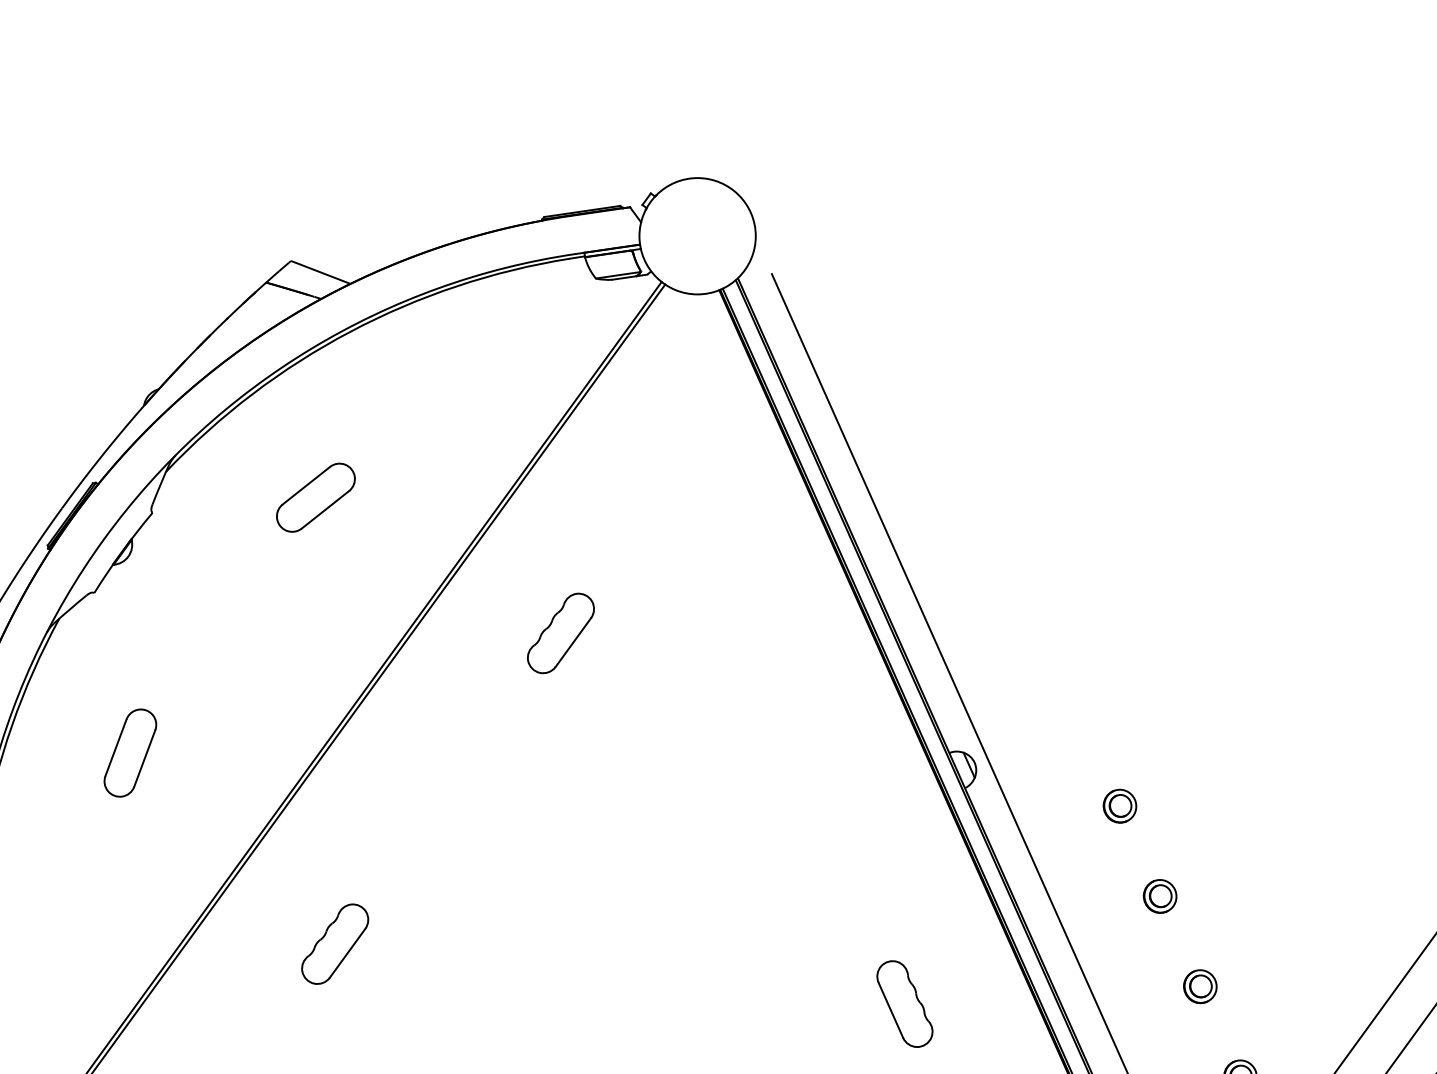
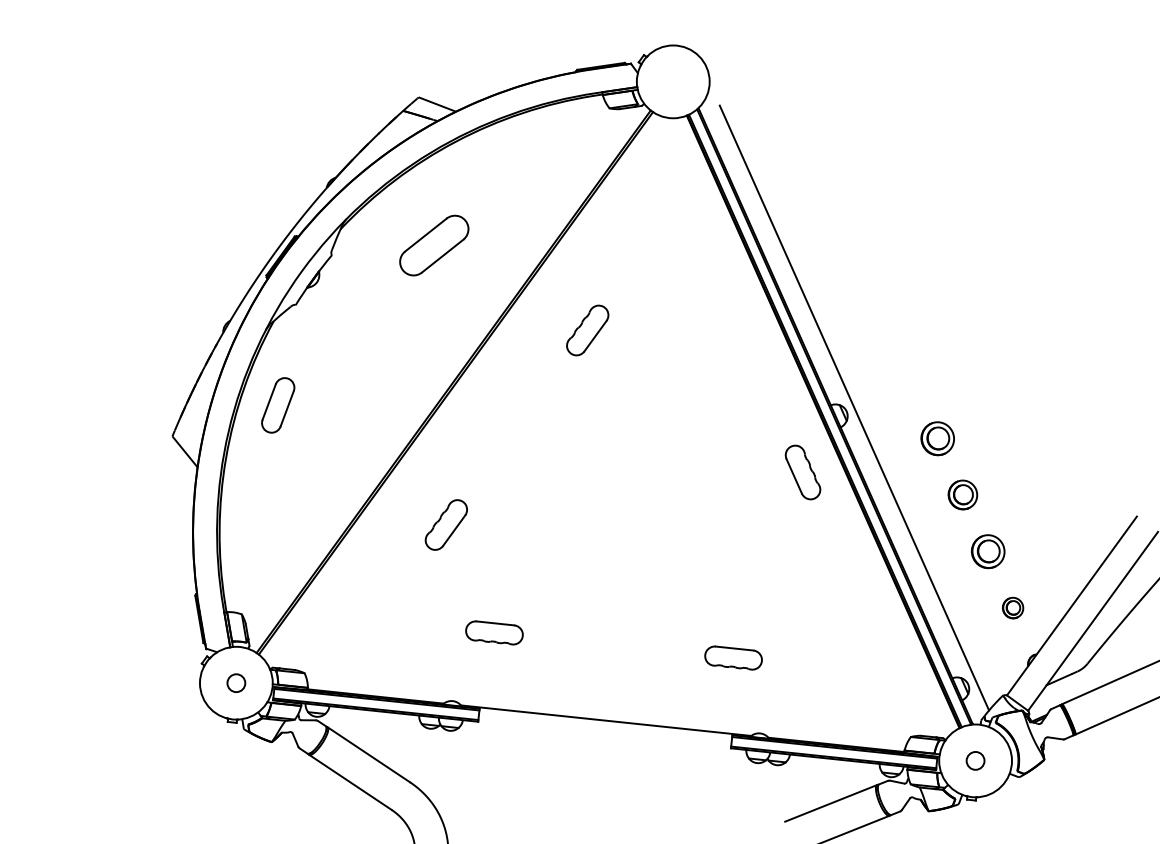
part: (316, 497) -> (434, 245), size x1.4
part: (130, 753) -> (278, 405), moved
part: (1119, 805) -> (937, 438), size x1.6
part: (1159, 897) -> (962, 495), size x1.4
part: (1199, 986) -> (987, 551), size x1.6
part: (904, 1004) -> (802, 472), moved

